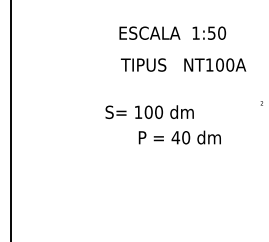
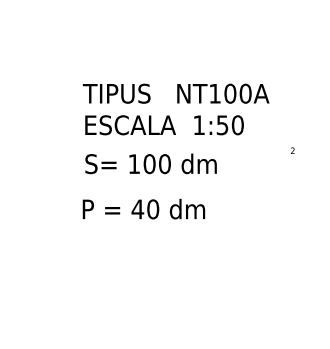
text: (172, 32) -> (164, 124), moved
text: (149, 111) -> (150, 162), moved
text: (179, 137) -> (143, 209), moved

